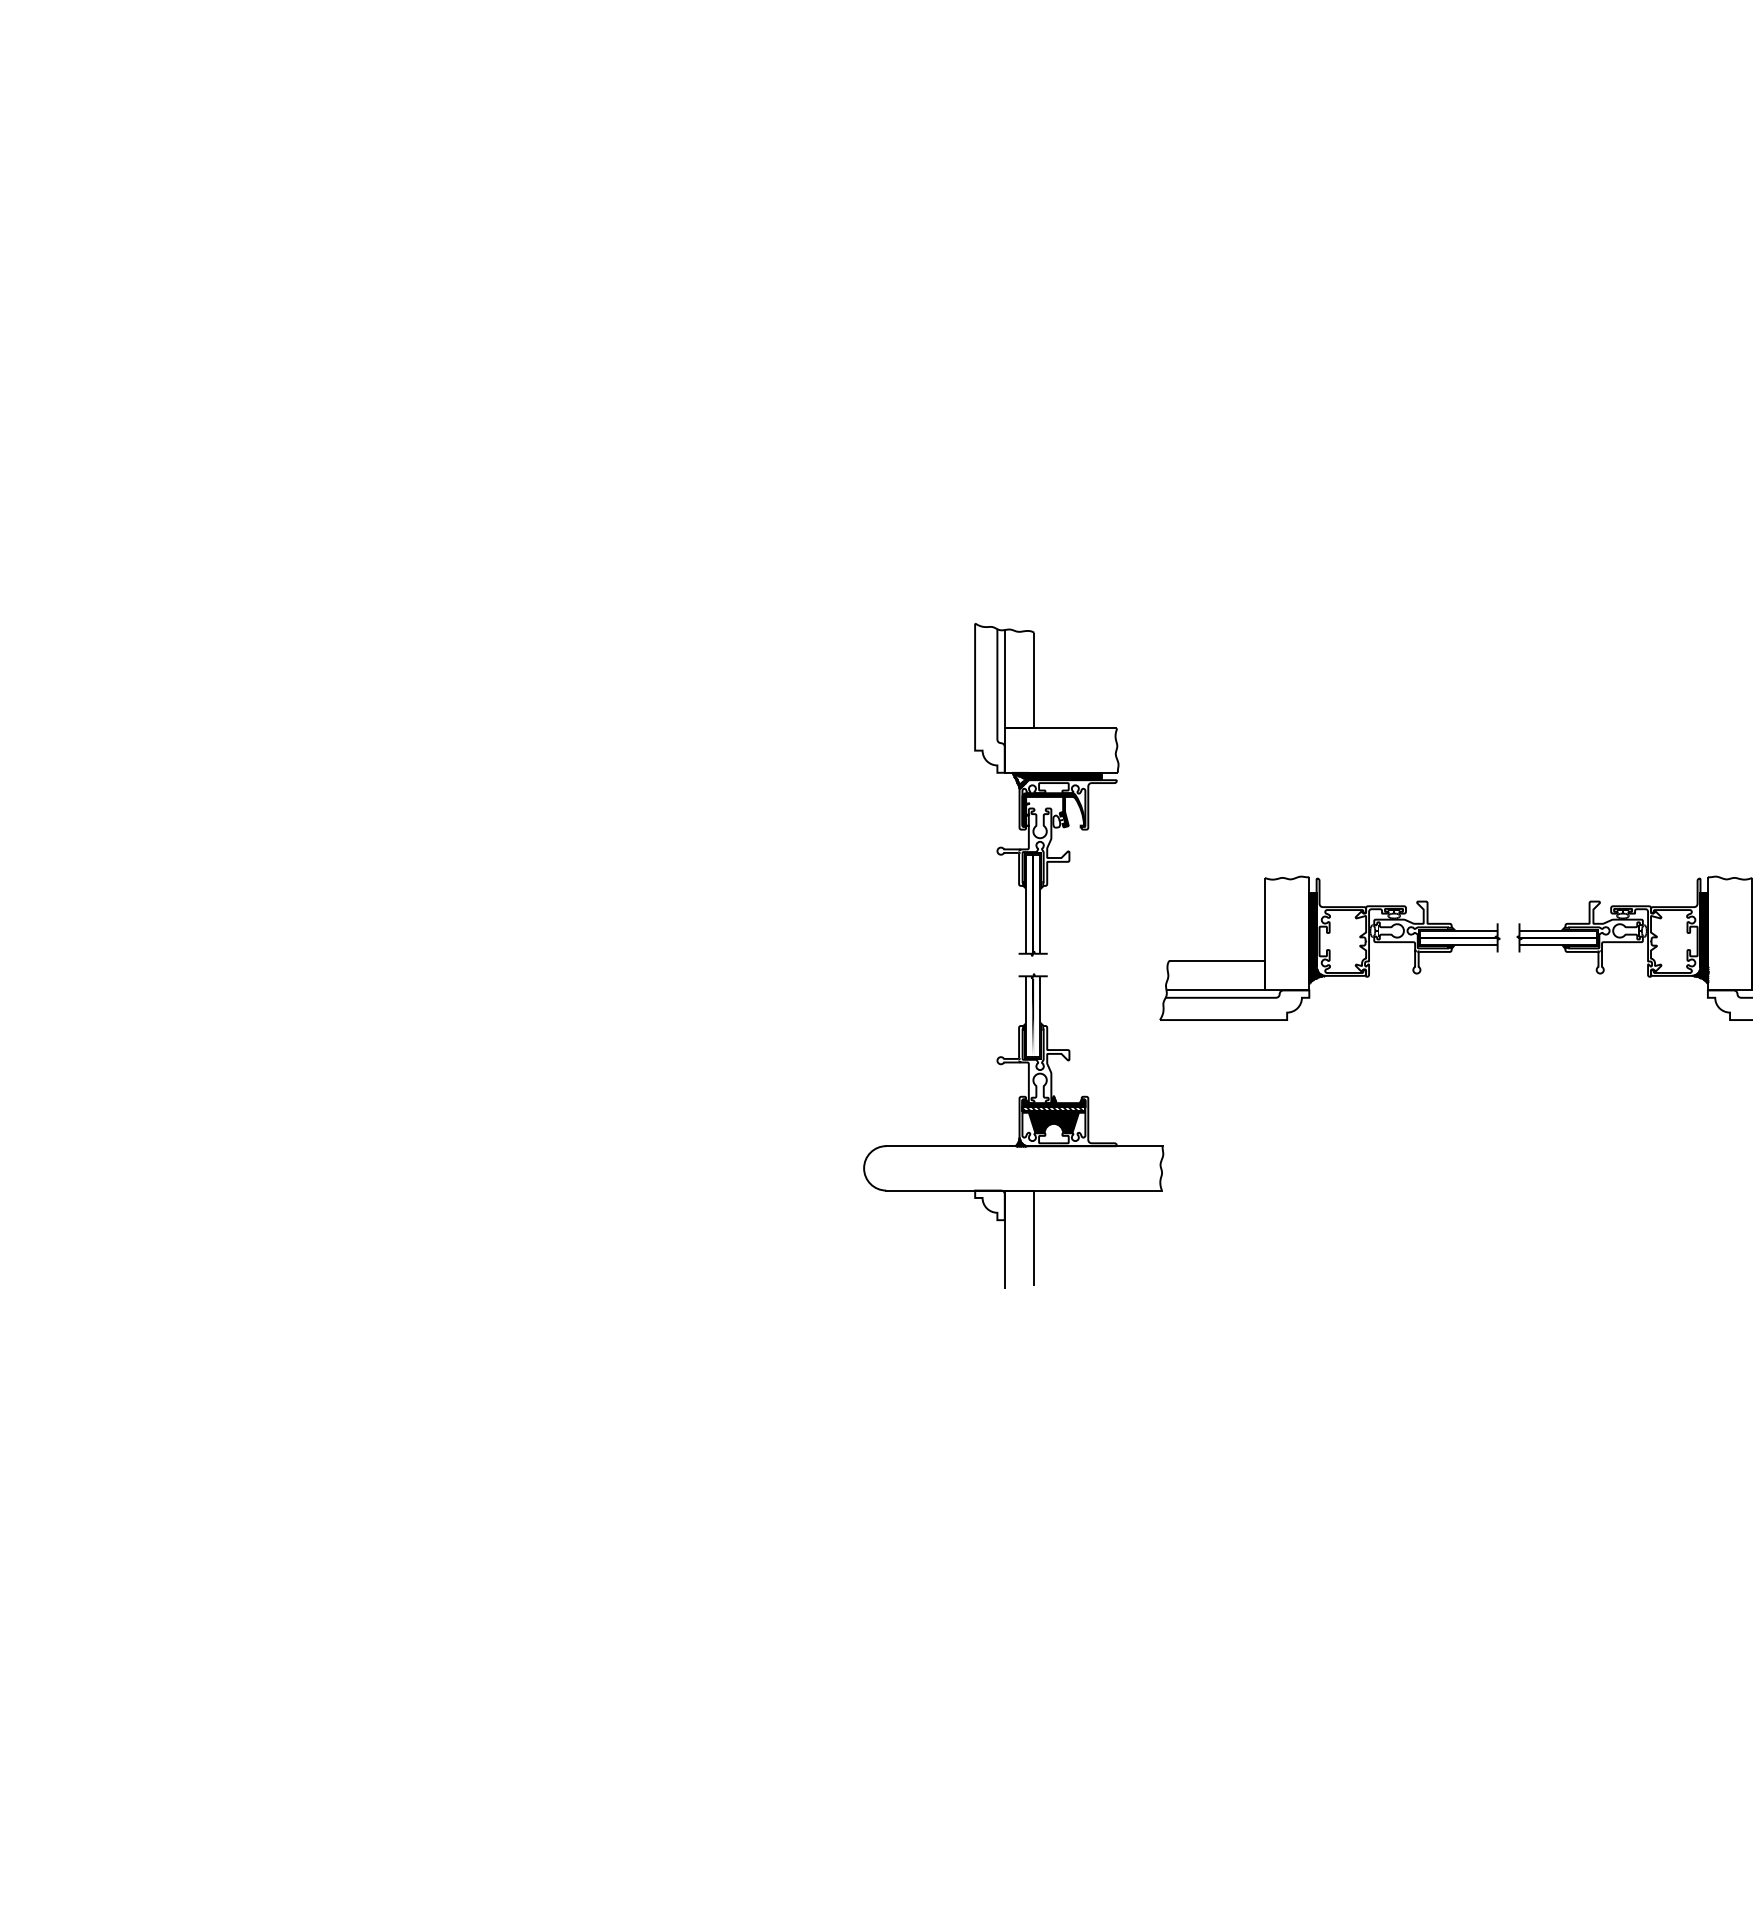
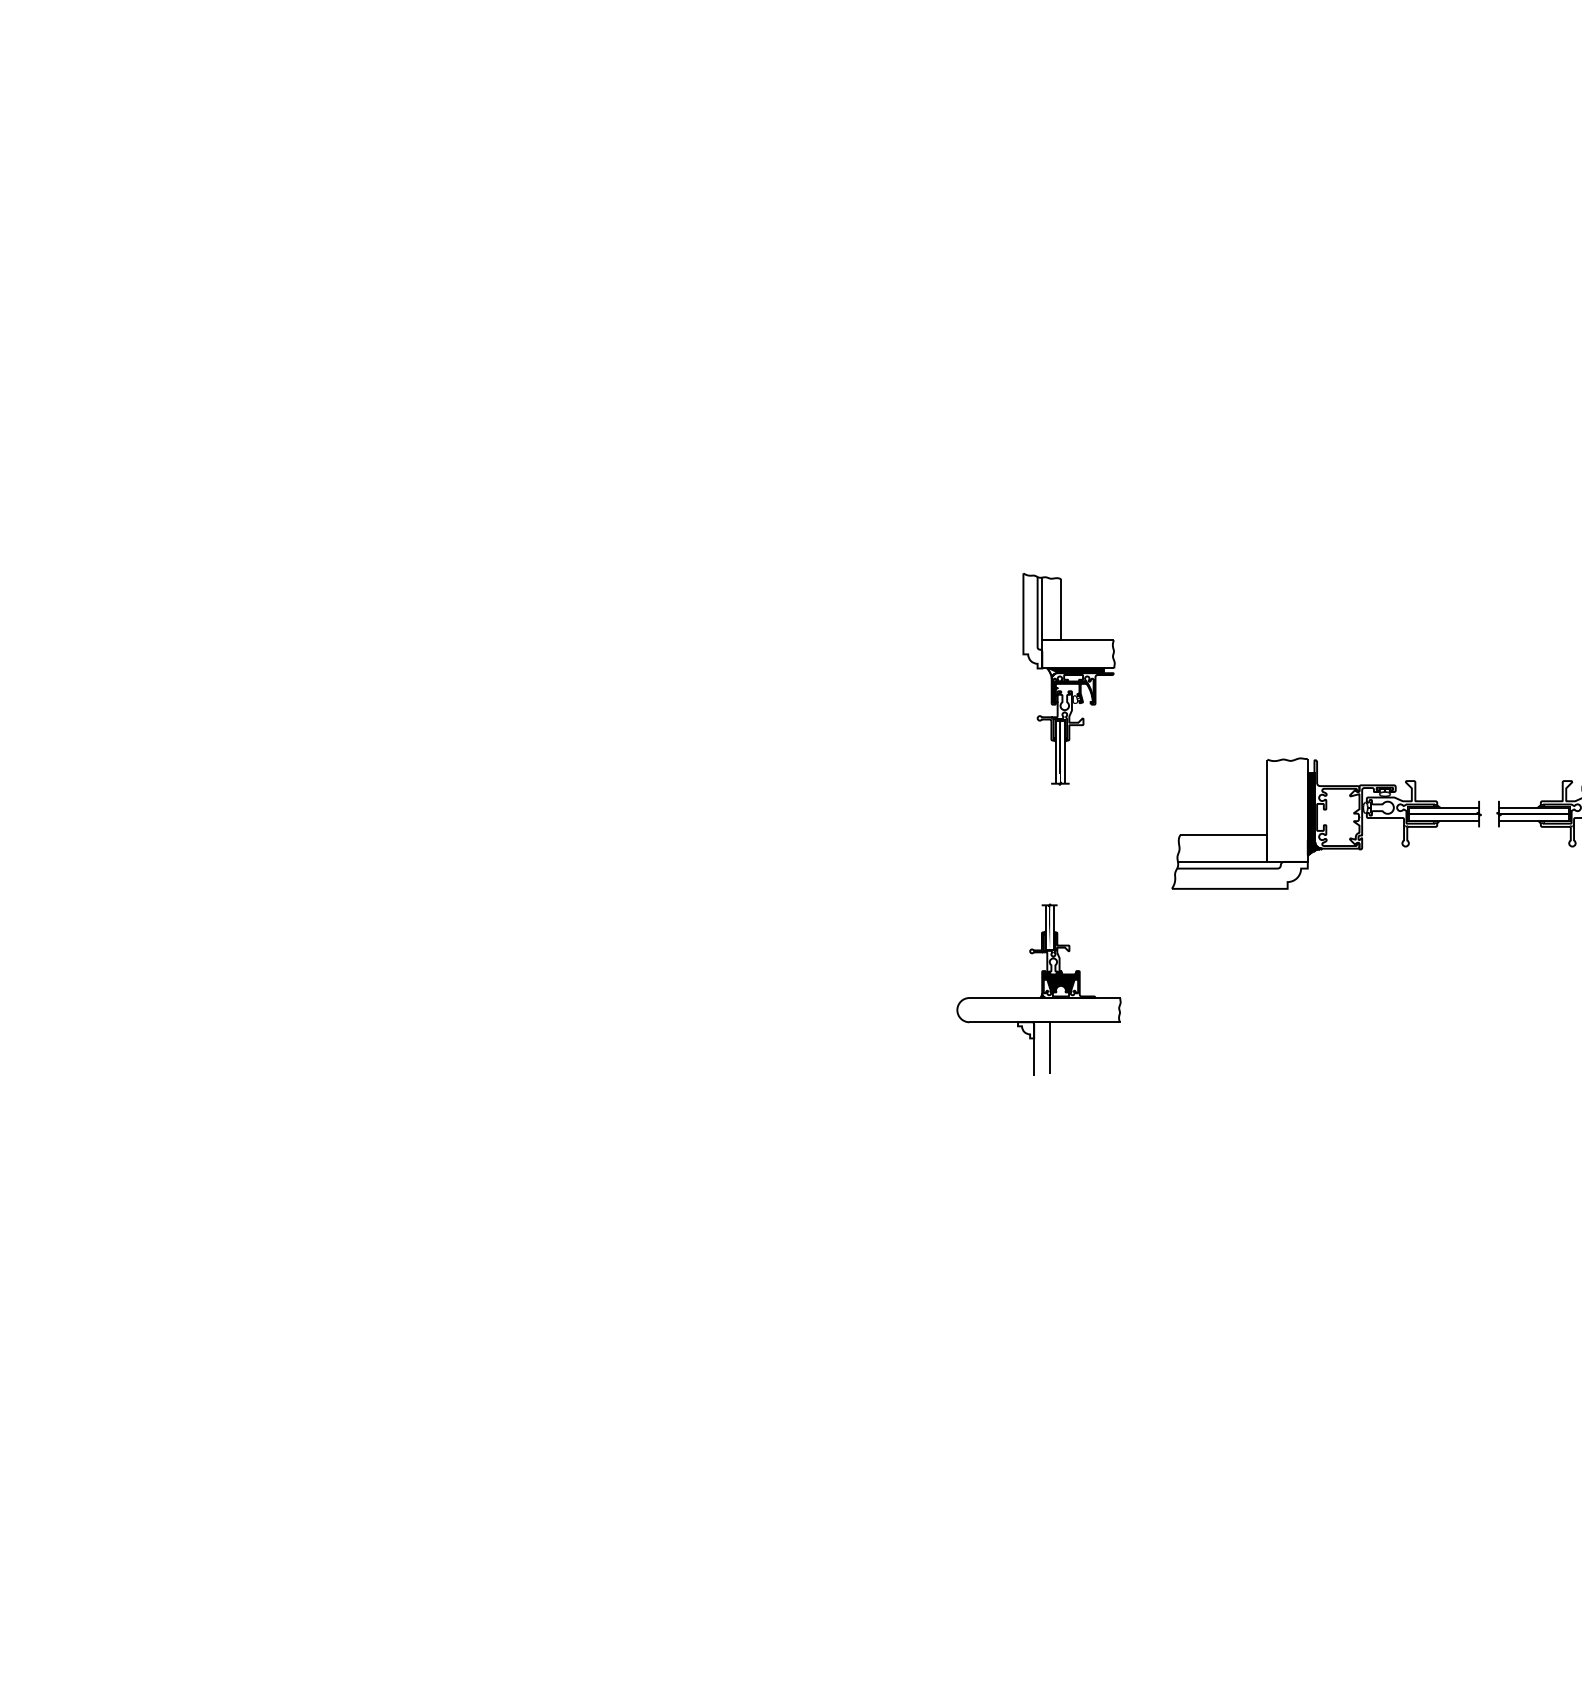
part: (1046, 789) -> (1068, 679), size x0.7
part: (1013, 1130) -> (1038, 989), size x0.6

